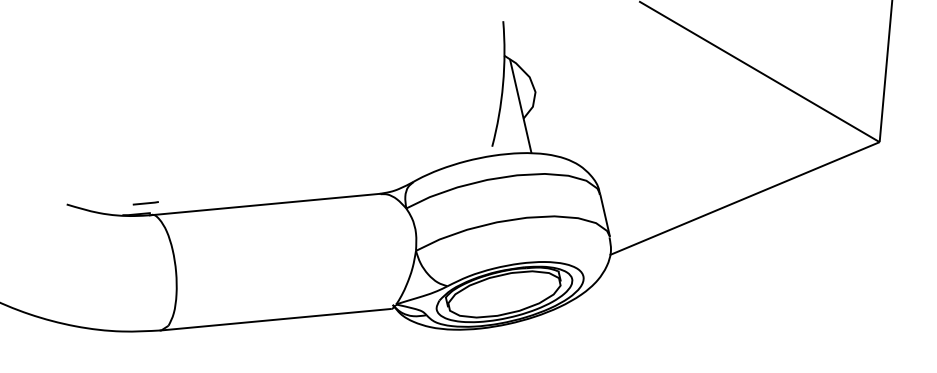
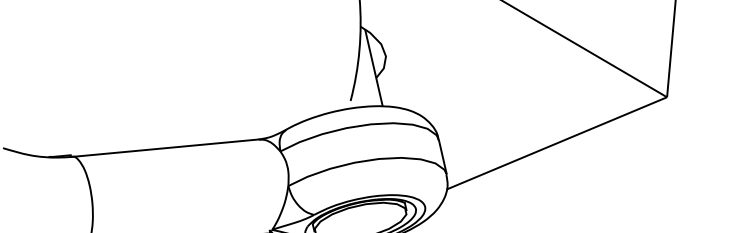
line: (145, 203) -> (67, 147), removed

